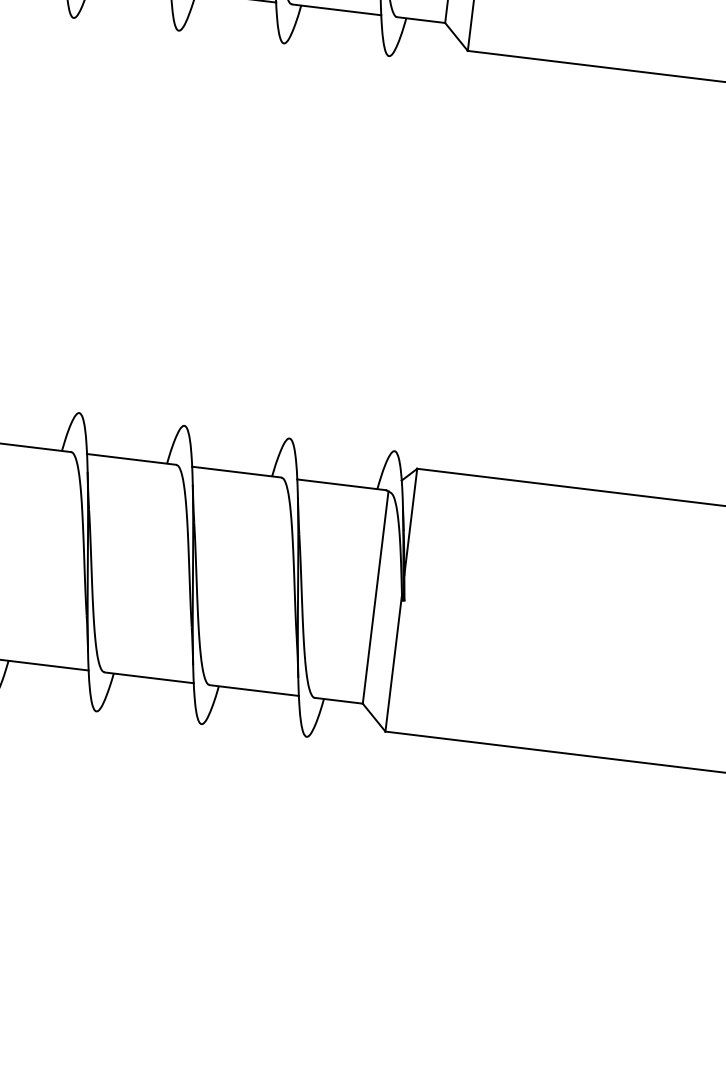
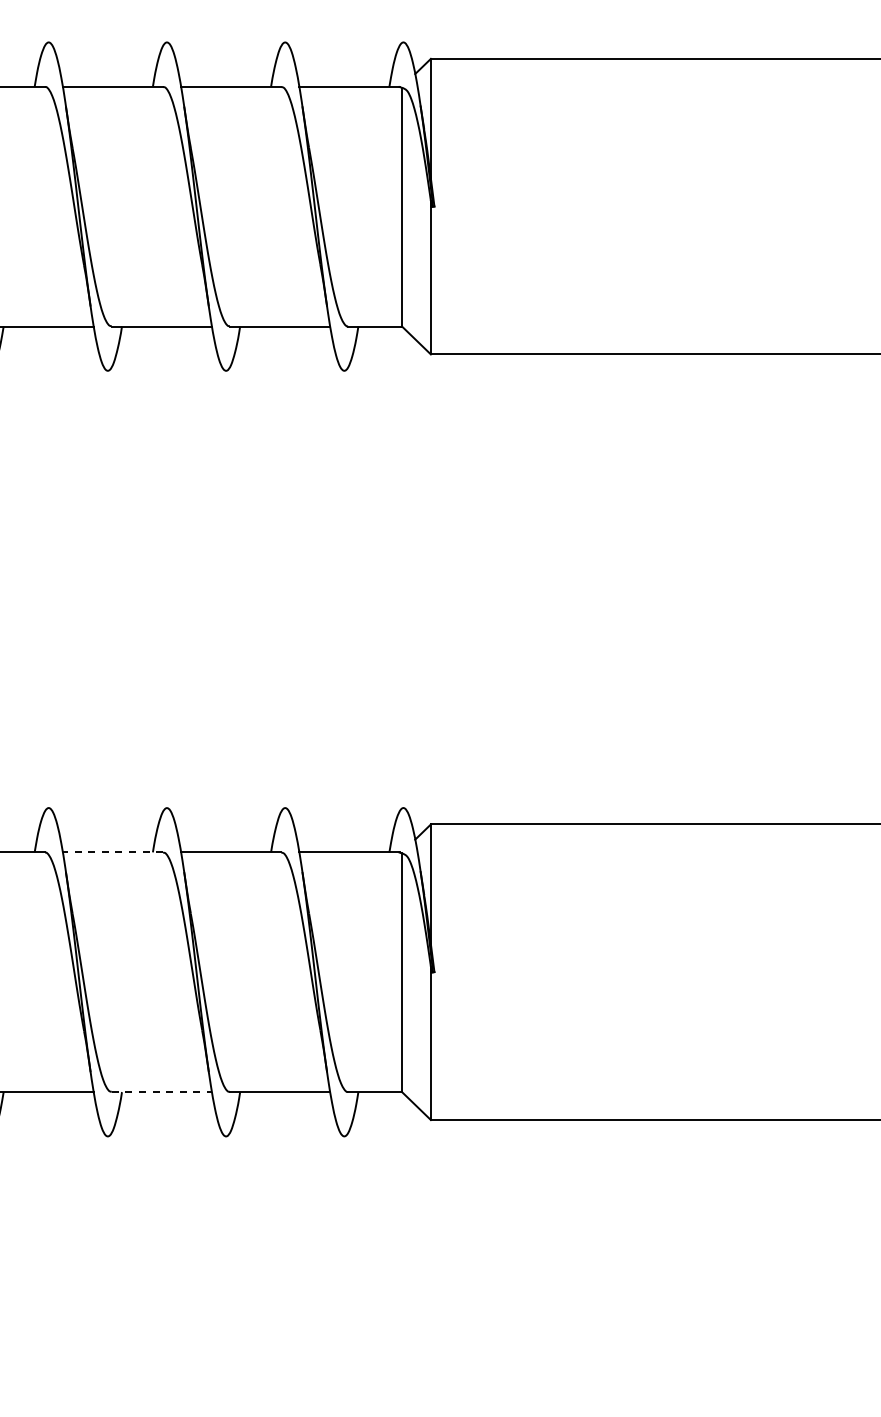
line: (131, 459) -> (112, 852), solid -> dashed
line: (149, 678) -> (162, 1092), solid -> dashed

